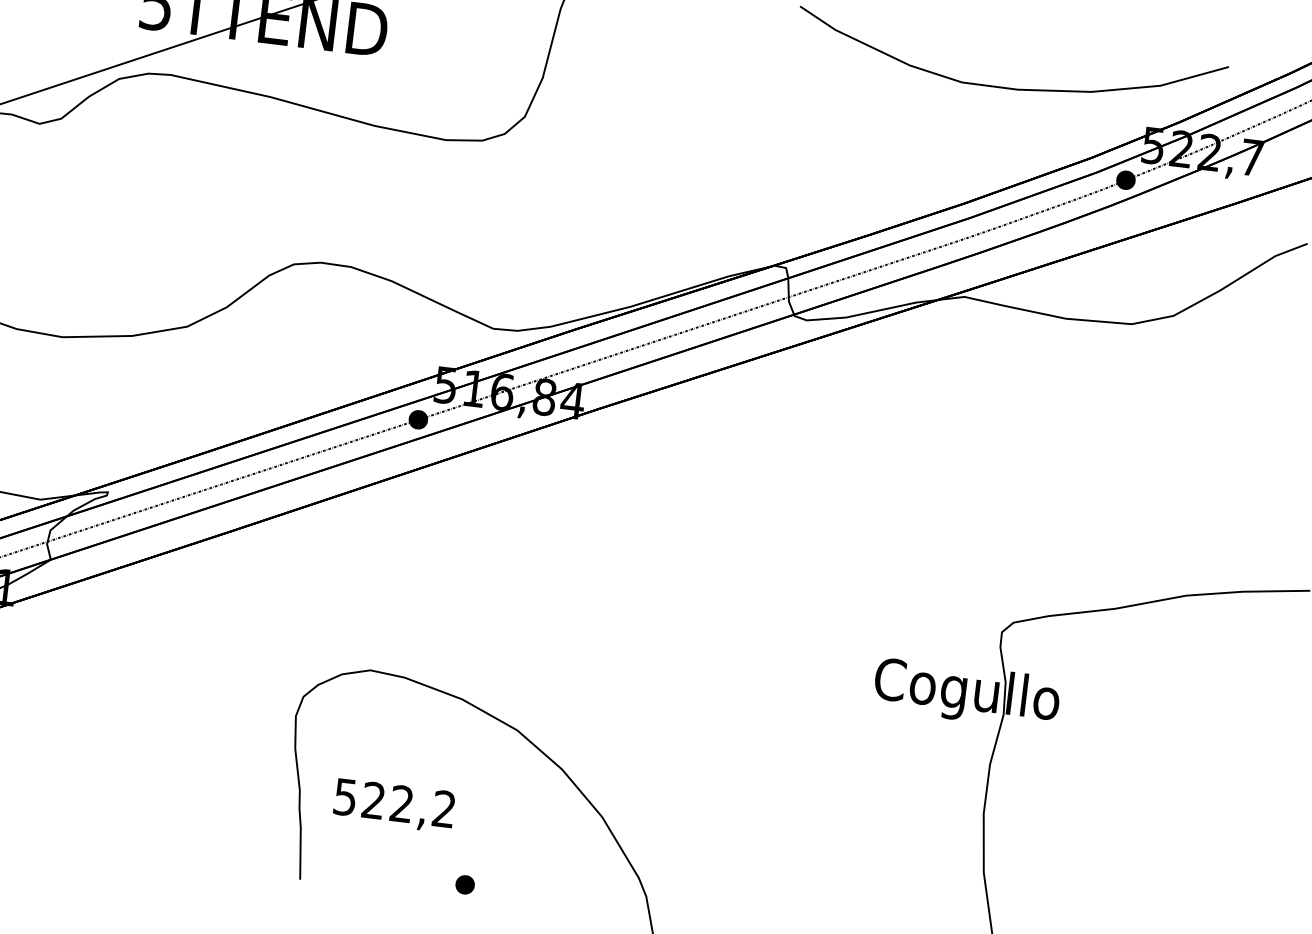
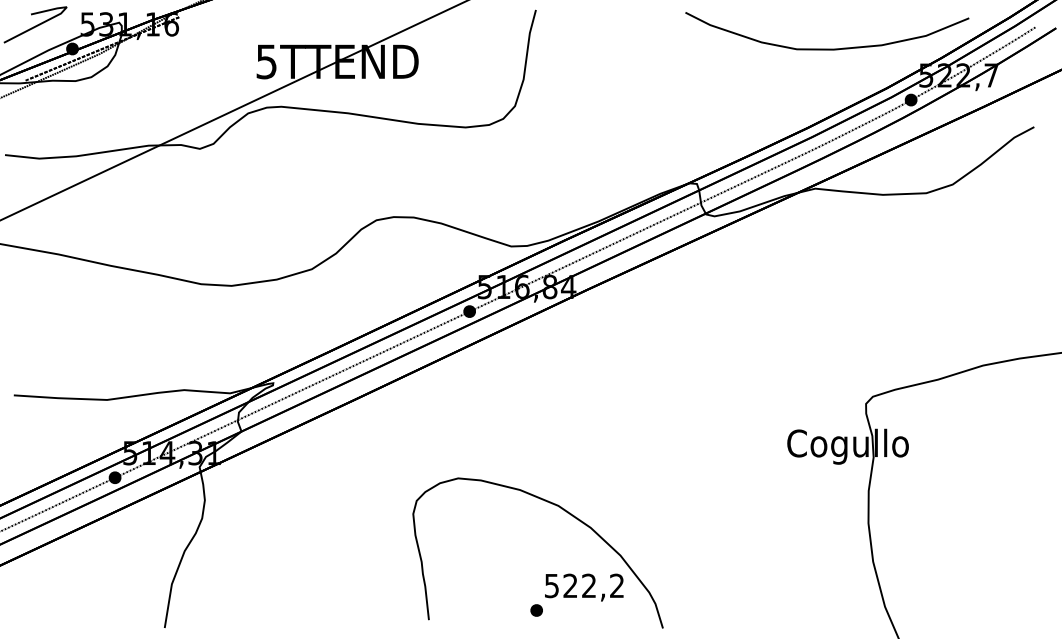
text: (394, 805) -> (584, 587), moved

